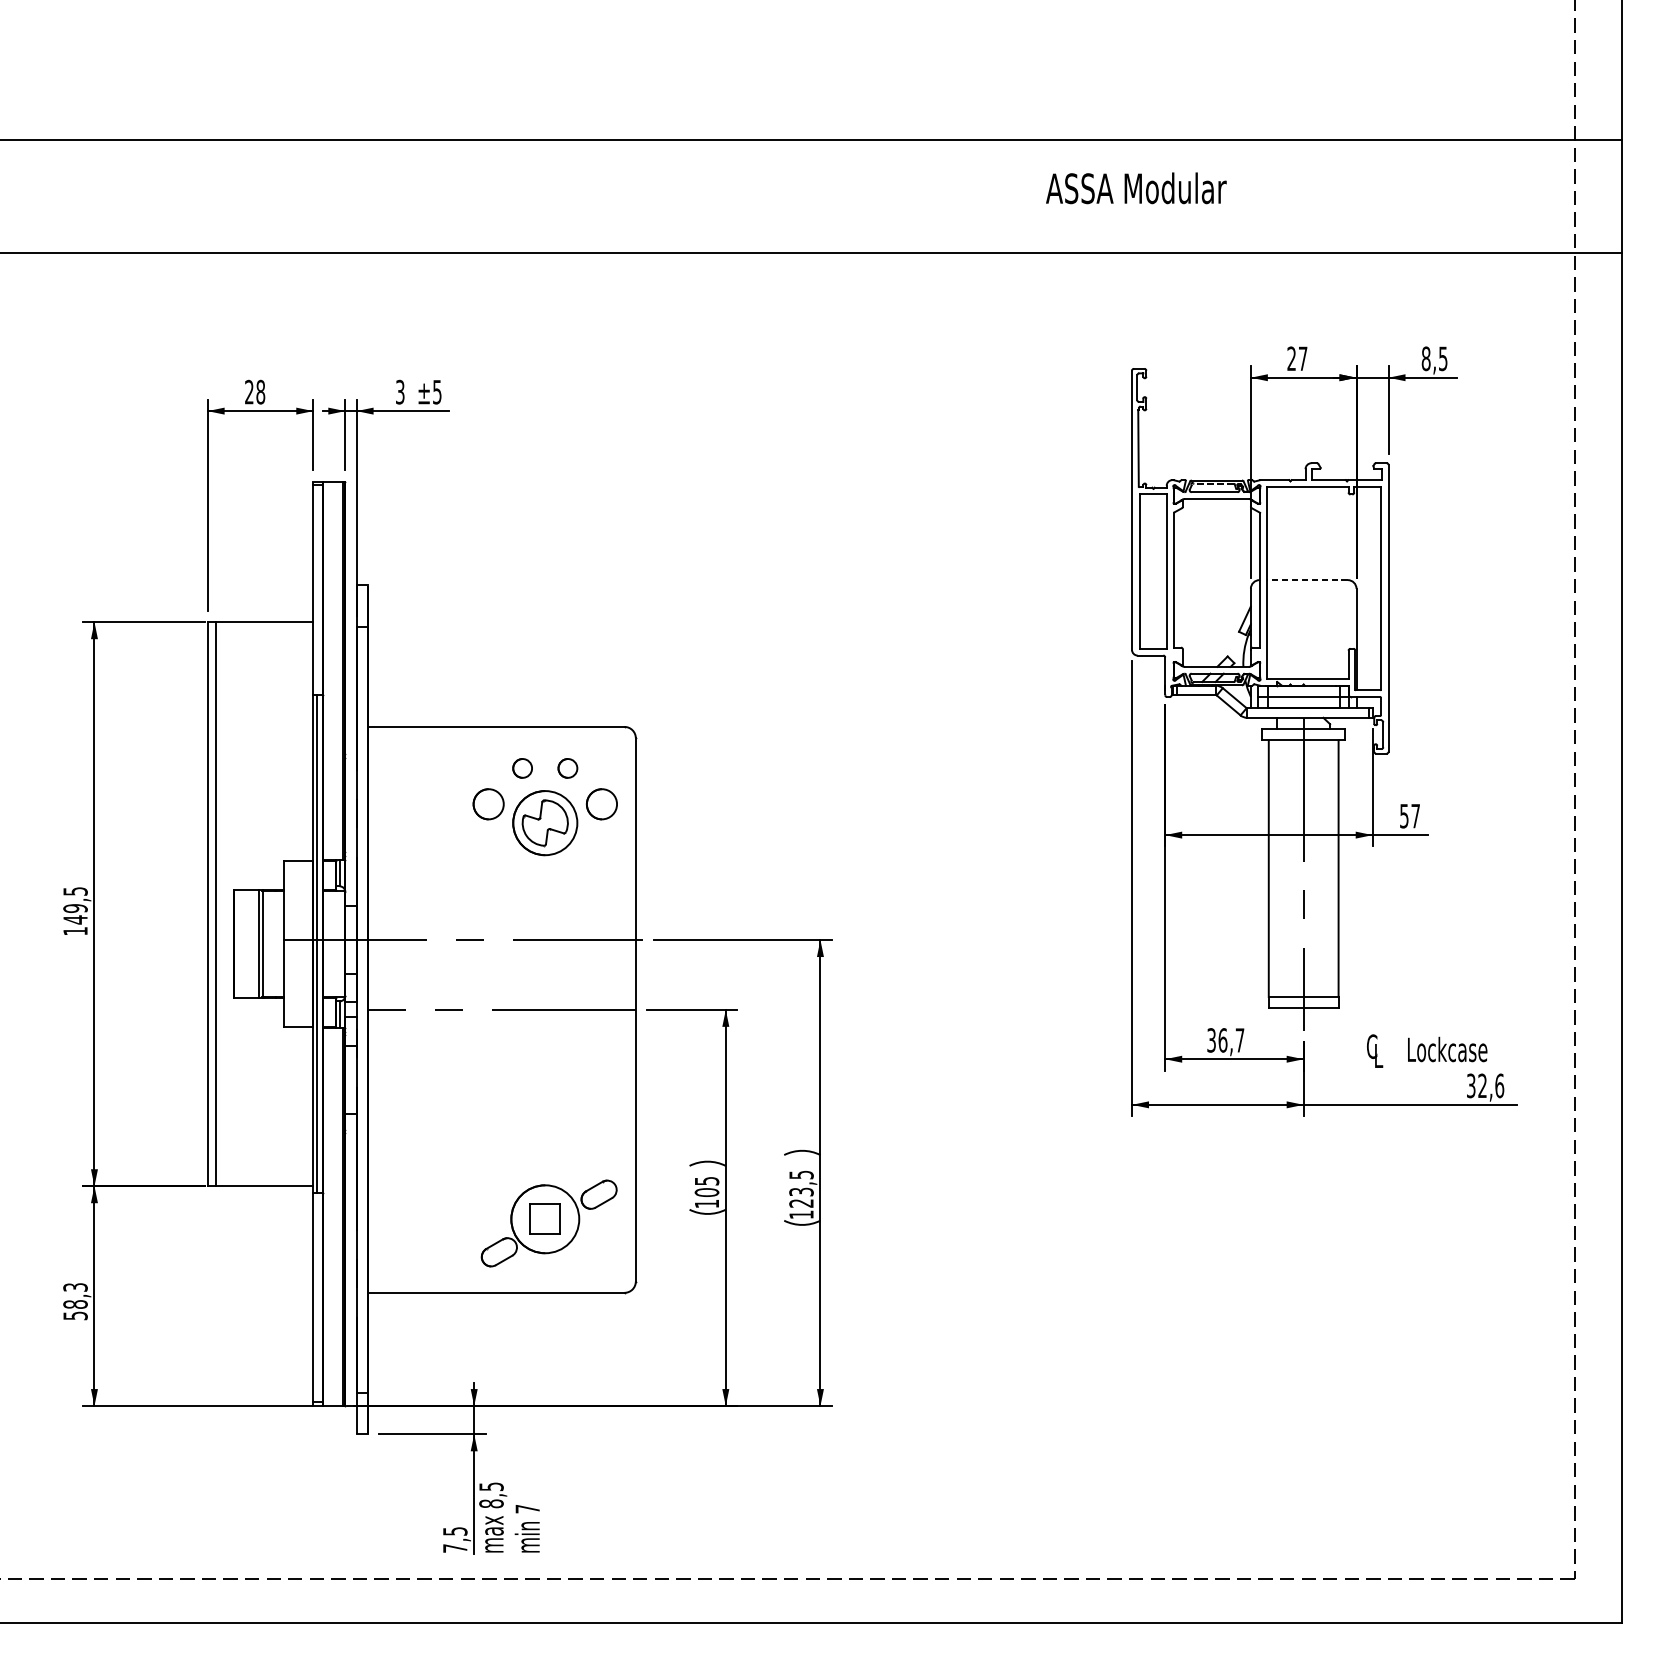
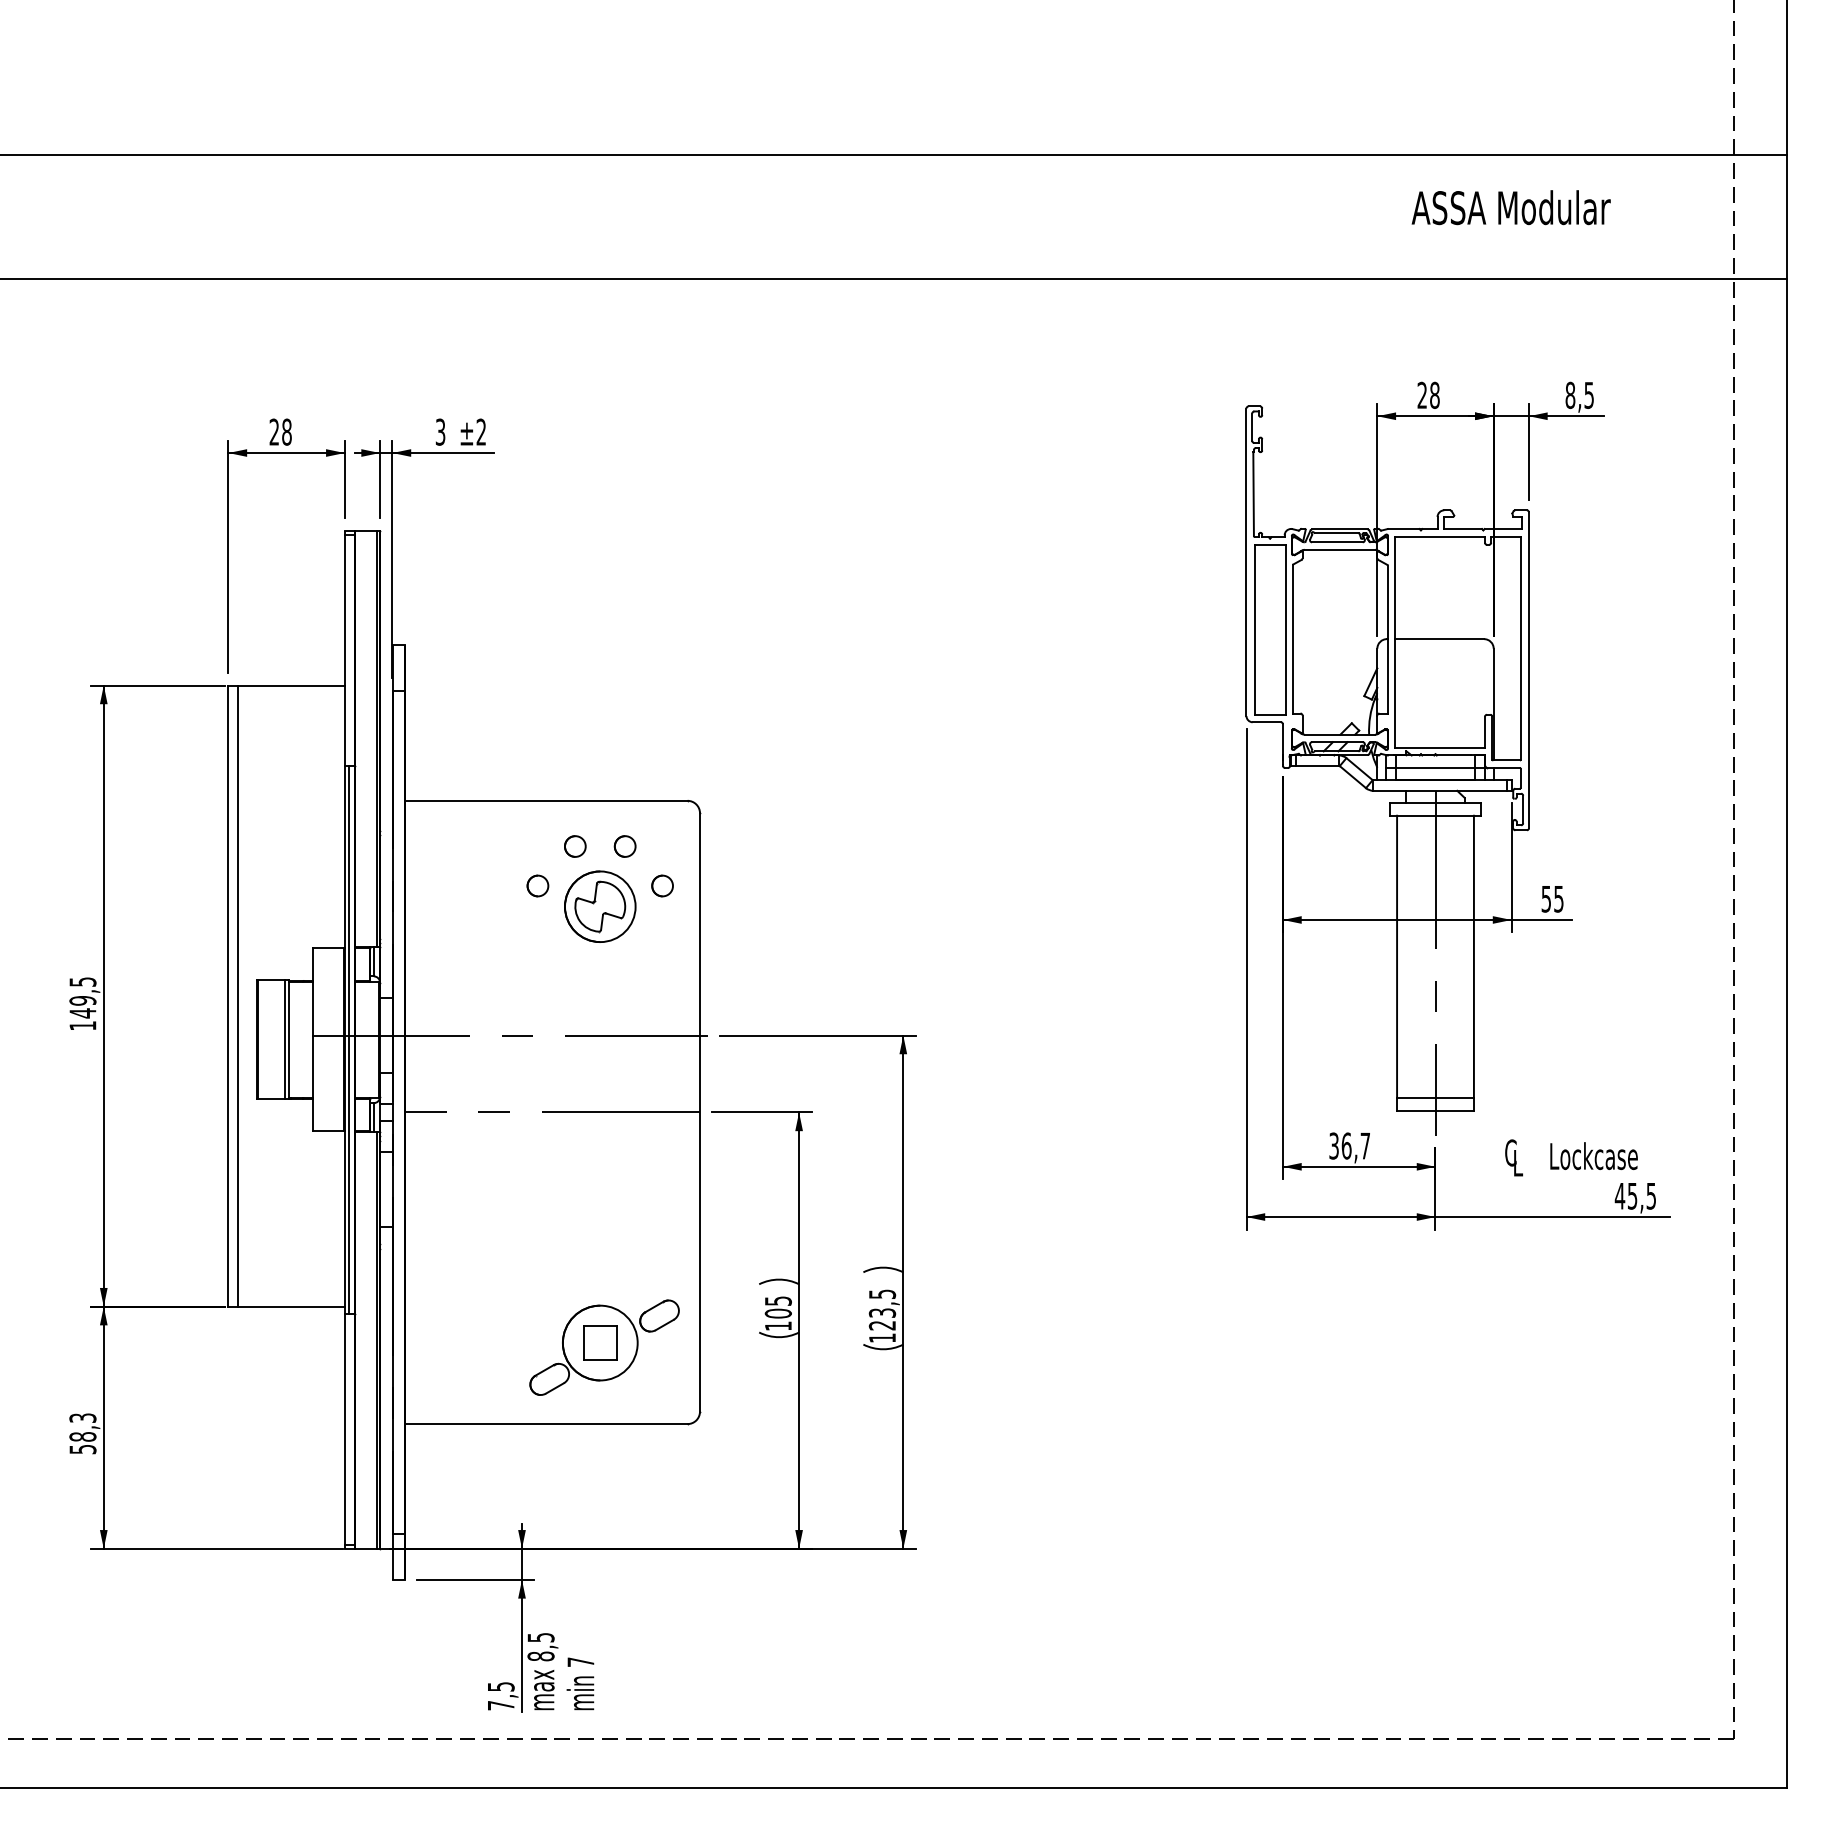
text: (1135, 188) -> (1510, 207), moved
text: (1302, 357) -> (1434, 394), 27 -> 28
text: (436, 391) -> (480, 431), ±5 -> ±2
line: (1213, 484) -> (1336, 533), dashed -> solid
line: (1307, 580) -> (1439, 639), dashed -> solid
part: (488, 803) -> (537, 885), size x0.62
part: (601, 803) -> (662, 885), size x0.62
text: (1415, 816) -> (1558, 899), 57 -> 55
text: (1485, 1085) -> (1635, 1195), 32,6 -> 45,5

